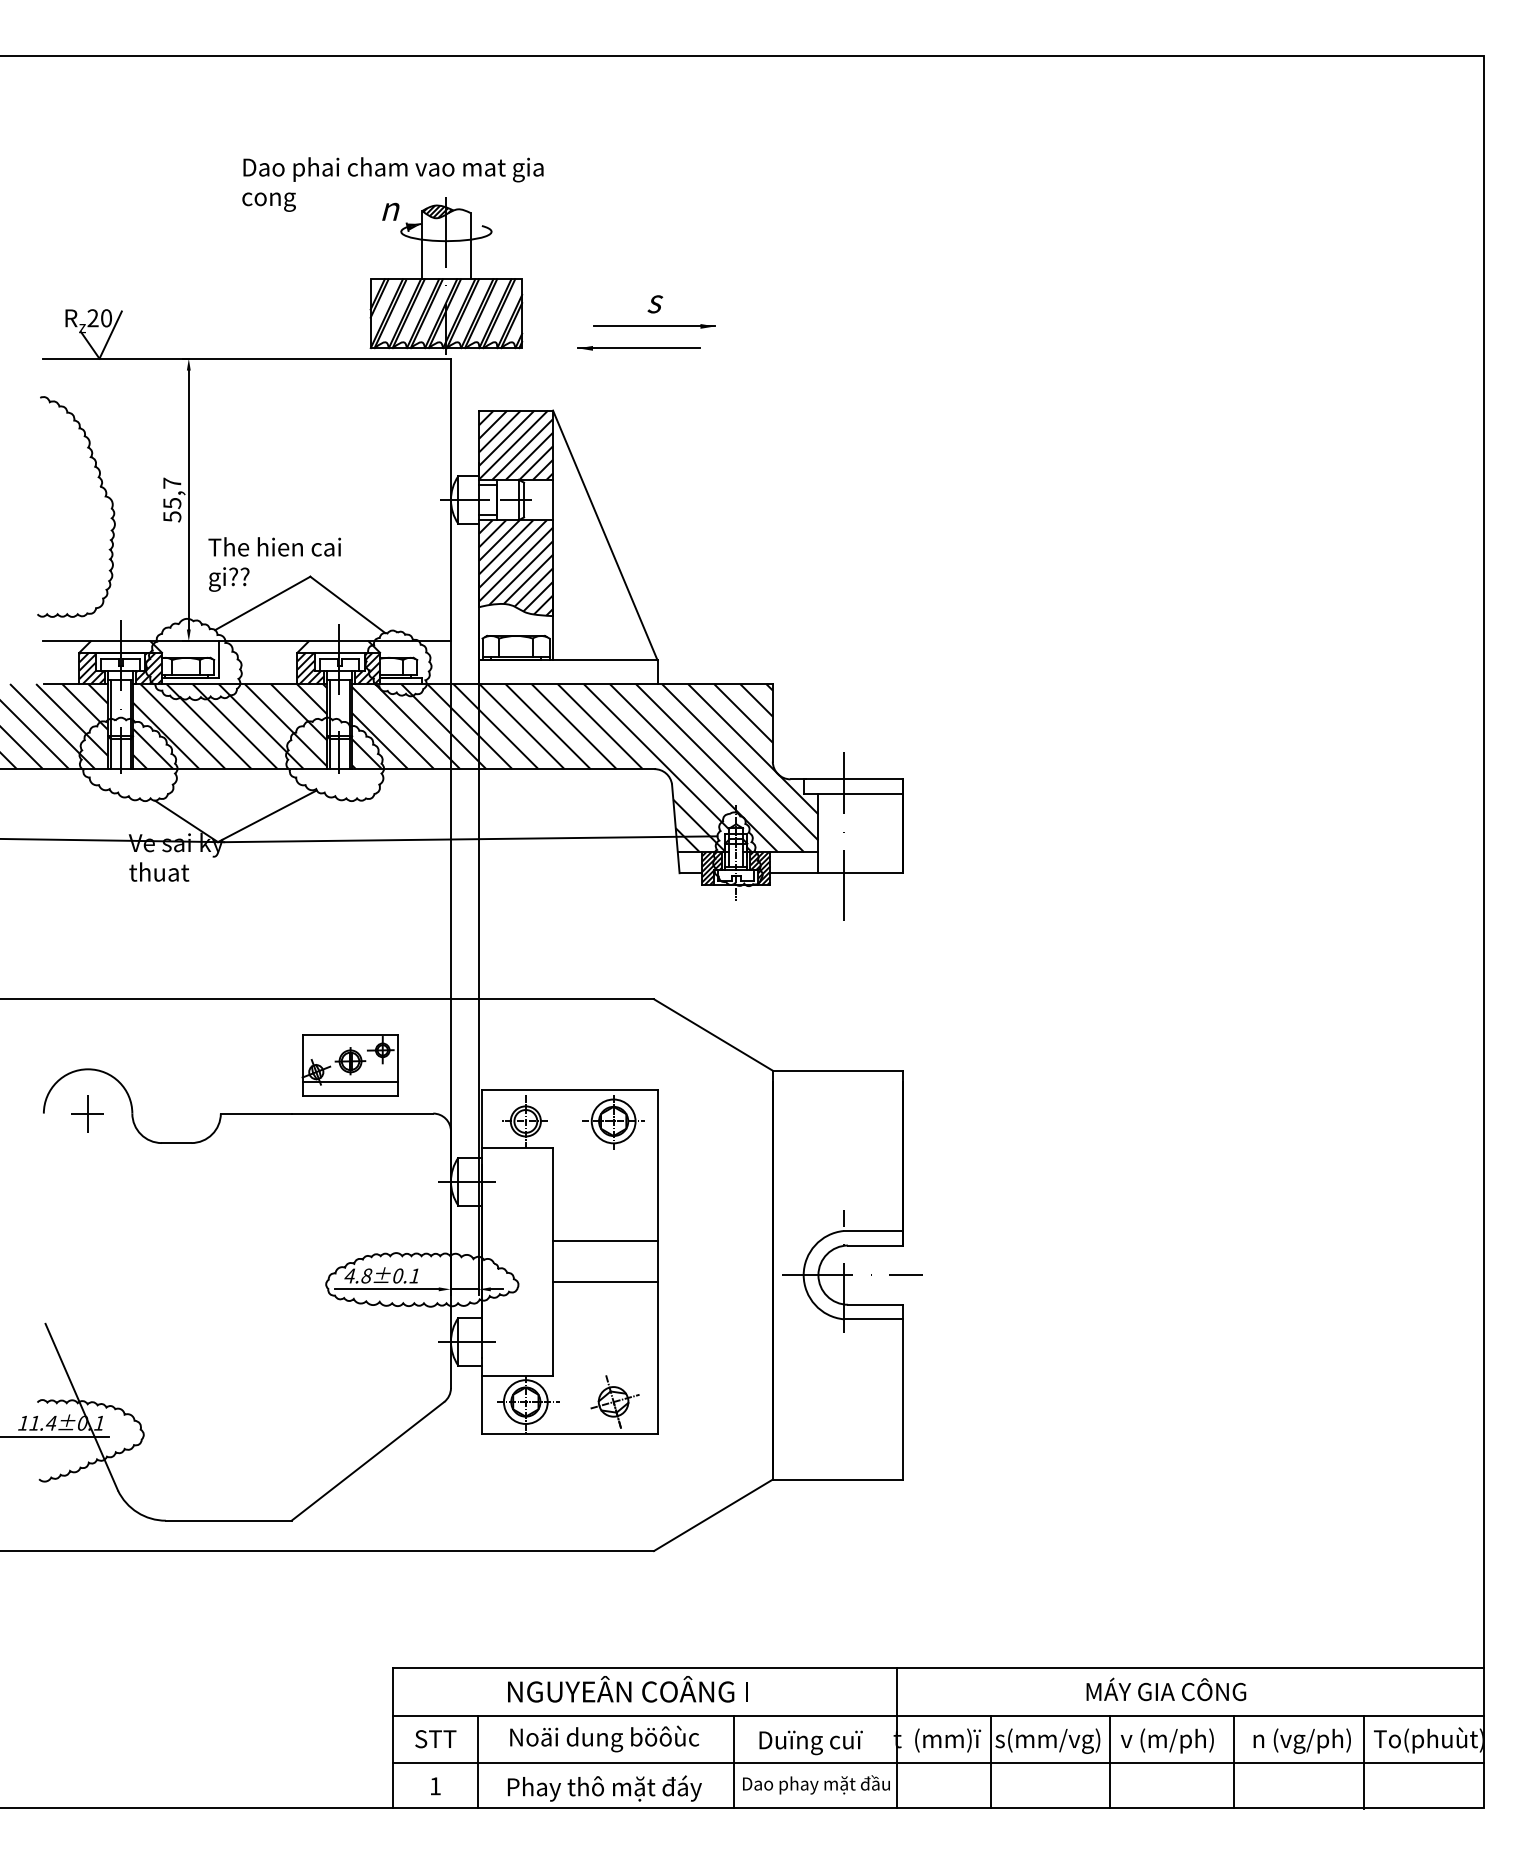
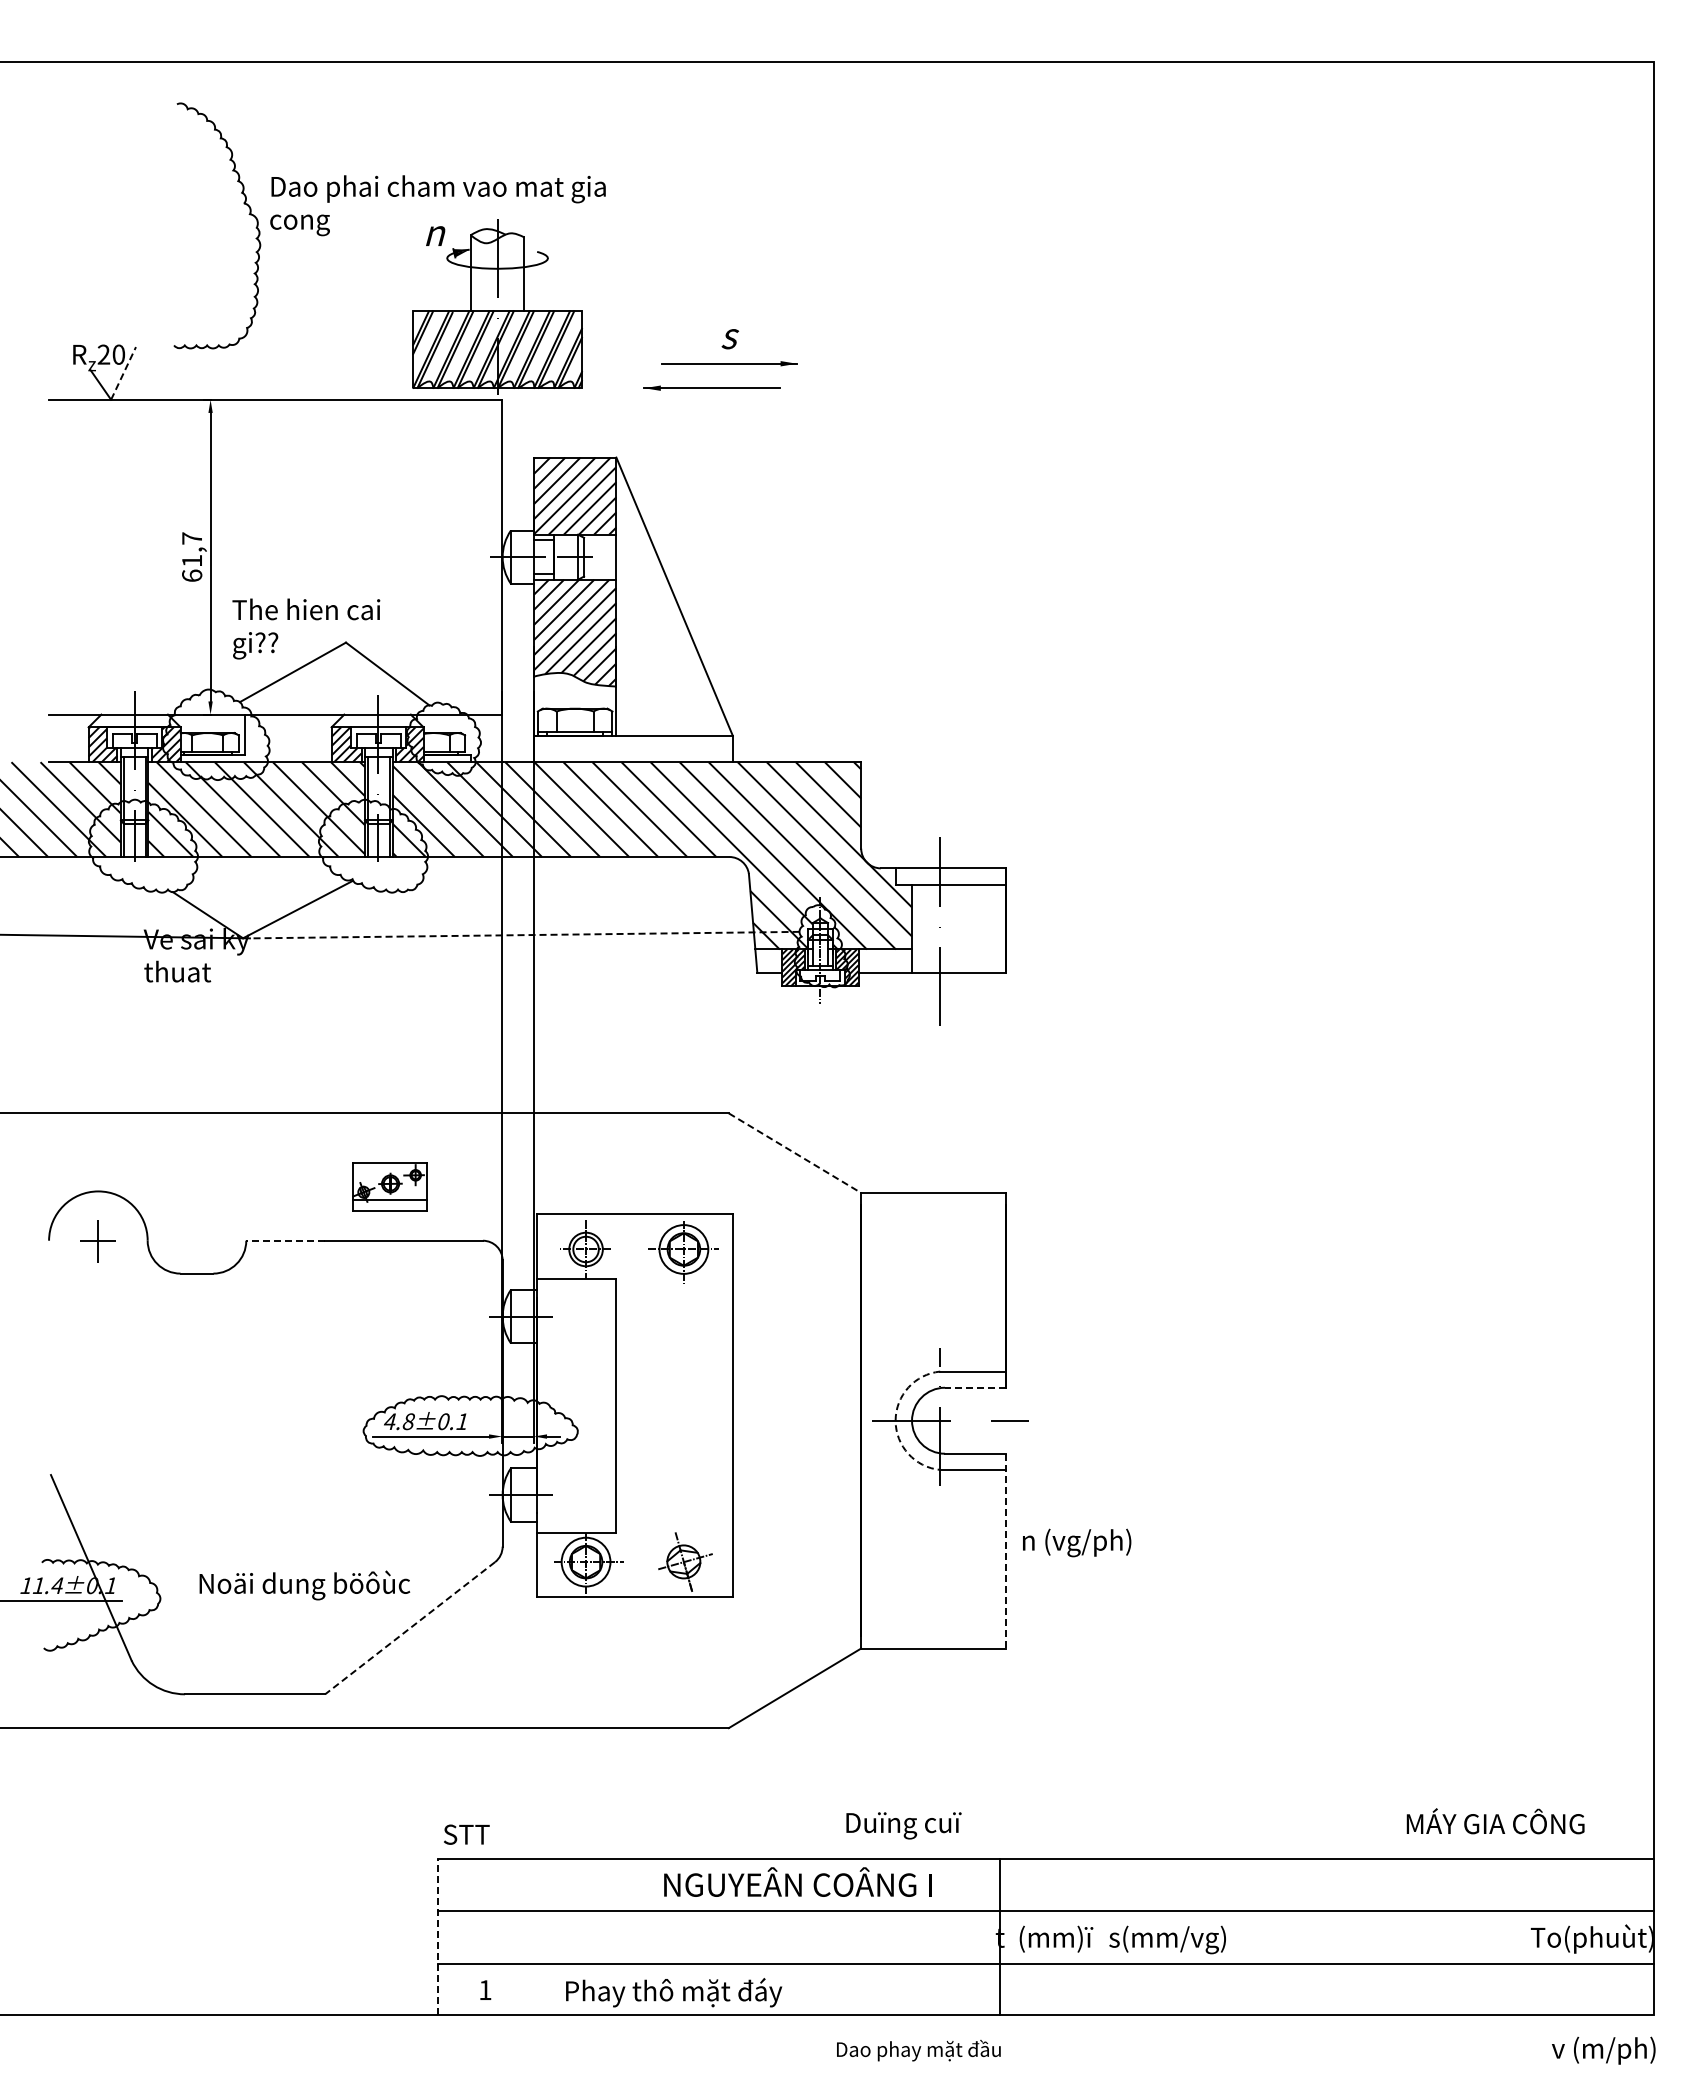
hatch: (437, 212) -> (487, 236), removed
line: (110, 335) -> (123, 373), solid -> dashed
curve: (104, 496) -> (248, 214), moved
text: (172, 510) -> (192, 568), 55,7 -> 61,7
line: (470, 839) -> (524, 935), solid -> dashed
line: (713, 1035) -> (795, 1153), solid -> dashed
part: (349, 1064) -> (389, 1186), size x0.7
line: (256, 1113) -> (285, 1240), solid -> dashed
line: (605, 1240) -> (674, 1382), removed
line: (875, 1245) -> (975, 1387), solid -> dashed
arc: (803, 1274) -> (895, 1420), solid -> dashed
line: (605, 1282) -> (674, 1428), removed
line: (903, 1392) -> (1006, 1551), solid -> dashed
line: (368, 1461) -> (410, 1628), solid -> dashed
text: (627, 1688) -> (797, 1881), moved
text: (1166, 1689) -> (1495, 1821), moved
line: (392, 1738) -> (437, 1936), solid -> dashed
text: (435, 1738) -> (466, 1834), moved
text: (604, 1738) -> (304, 1585), moved
text: (1167, 1740) -> (1603, 2050), moved
text: (1302, 1740) -> (1077, 1542), moved
text: (810, 1742) -> (903, 1825), moved
line: (478, 1761) -> (533, 1962), removed
line: (733, 1761) -> (817, 1962), removed
line: (991, 1761) -> (1104, 1962), removed
line: (1109, 1761) -> (1236, 1962), removed
line: (1234, 1761) -> (1375, 1962), removed
line: (1363, 1762) -> (1519, 1963), removed
text: (816, 1784) -> (918, 2050), moved

